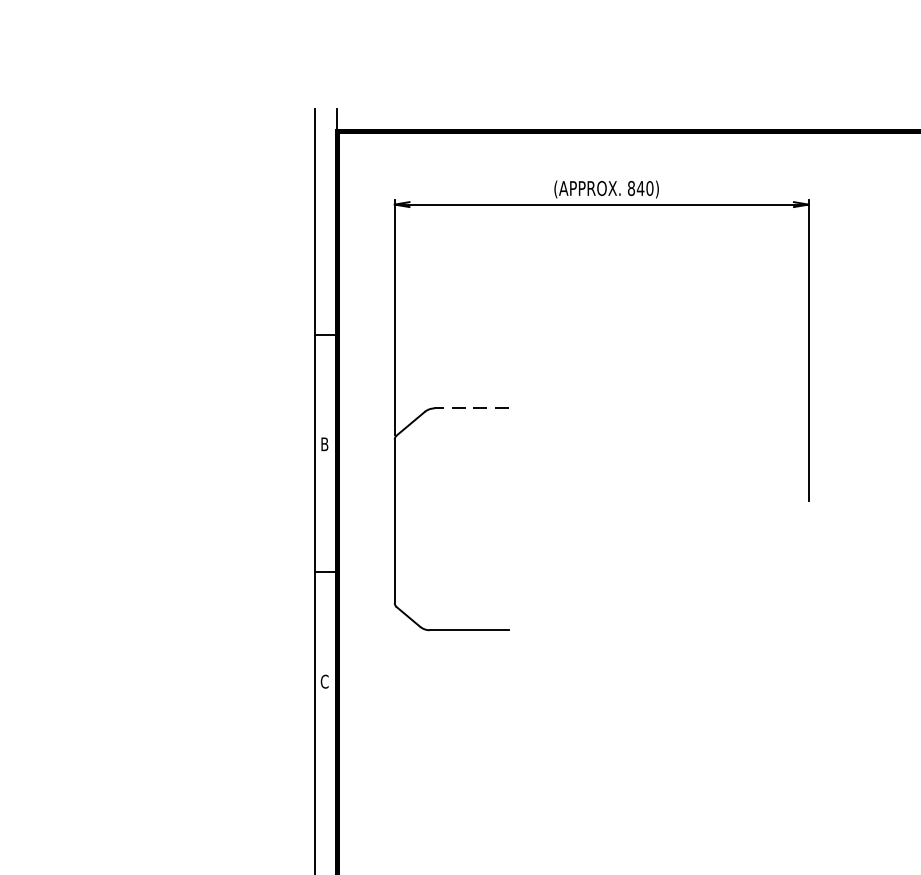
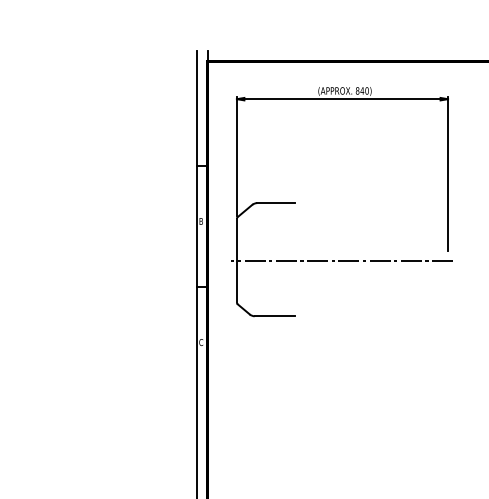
line: (472, 409) -> (276, 203), dashed -> solid
line: (599, 520) -> (341, 260), added

